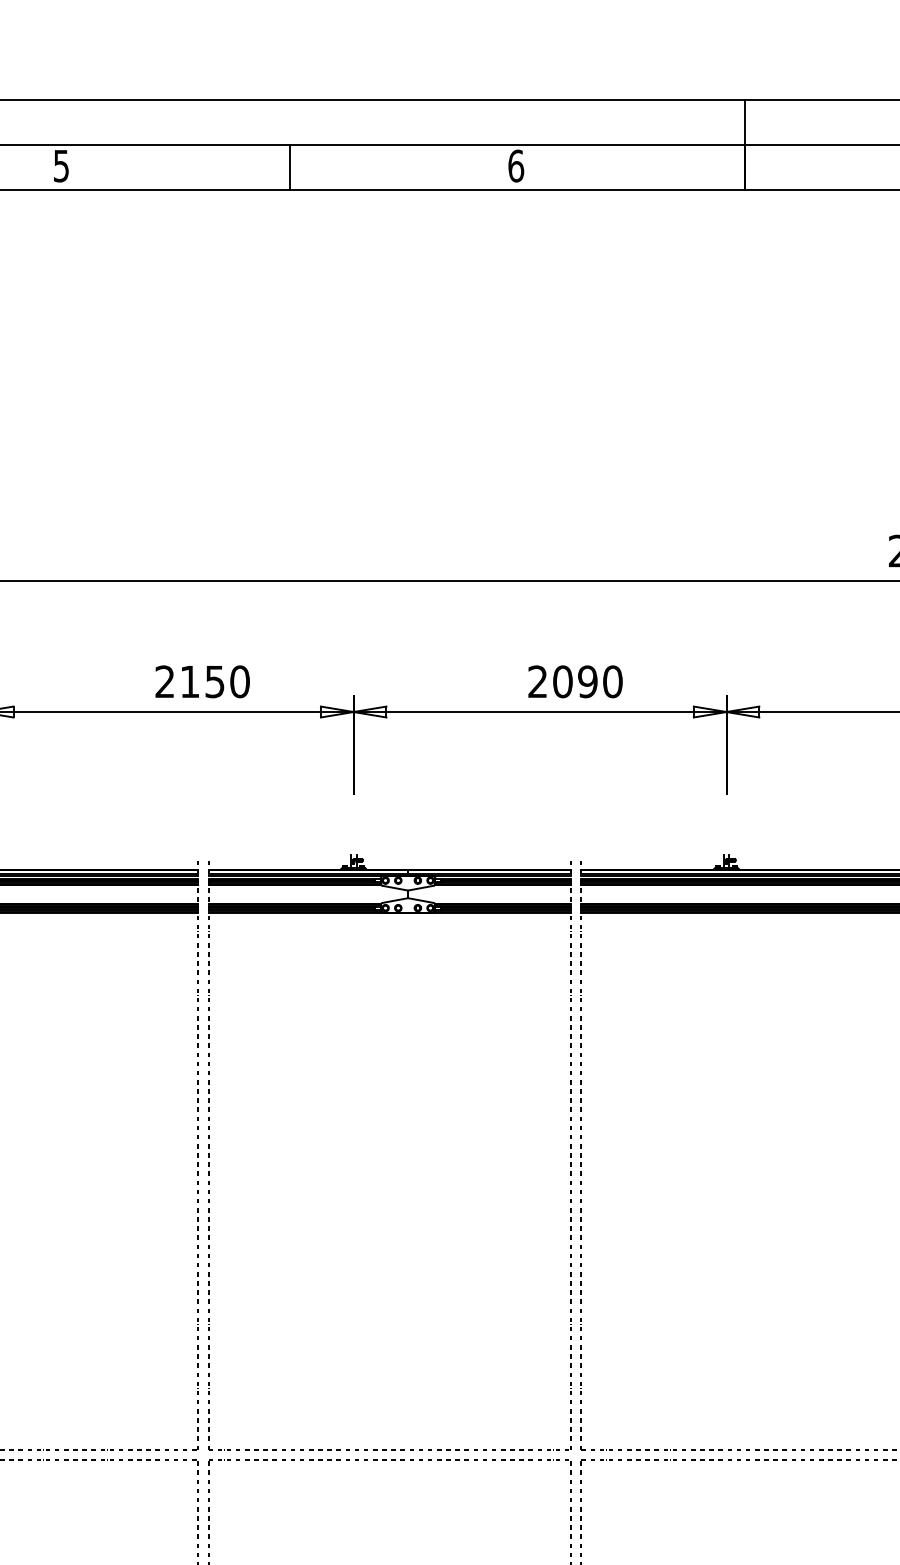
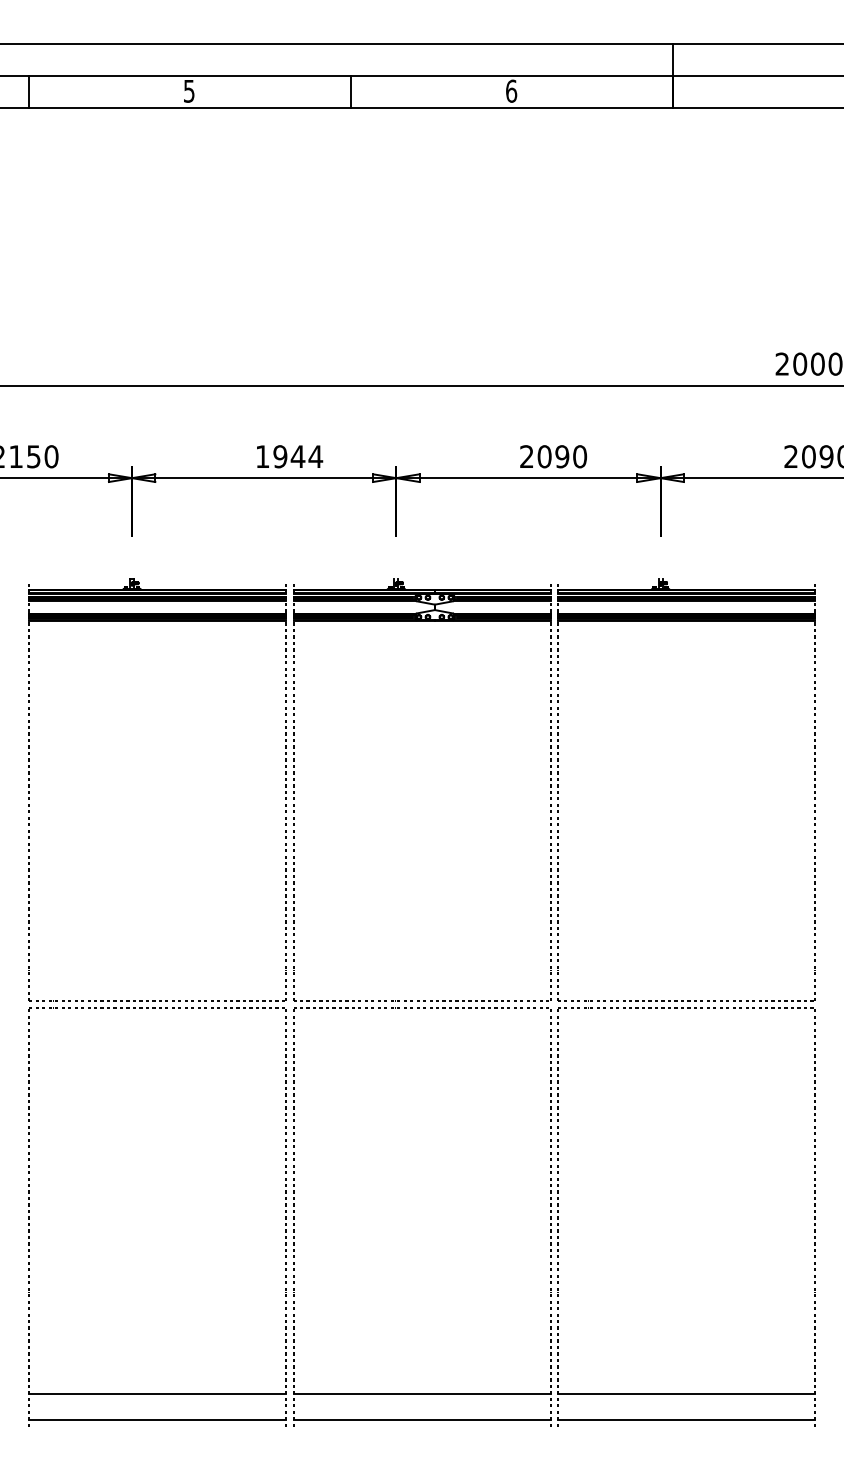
text: (202, 681) -> (289, 456), 2150 -> 1944

